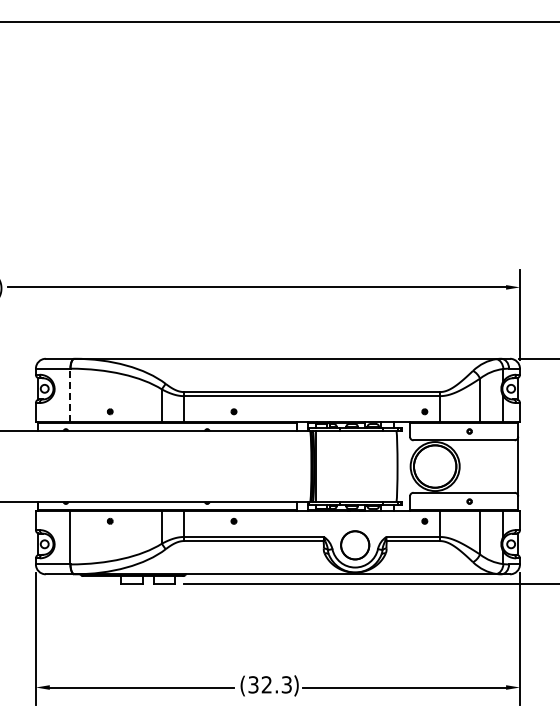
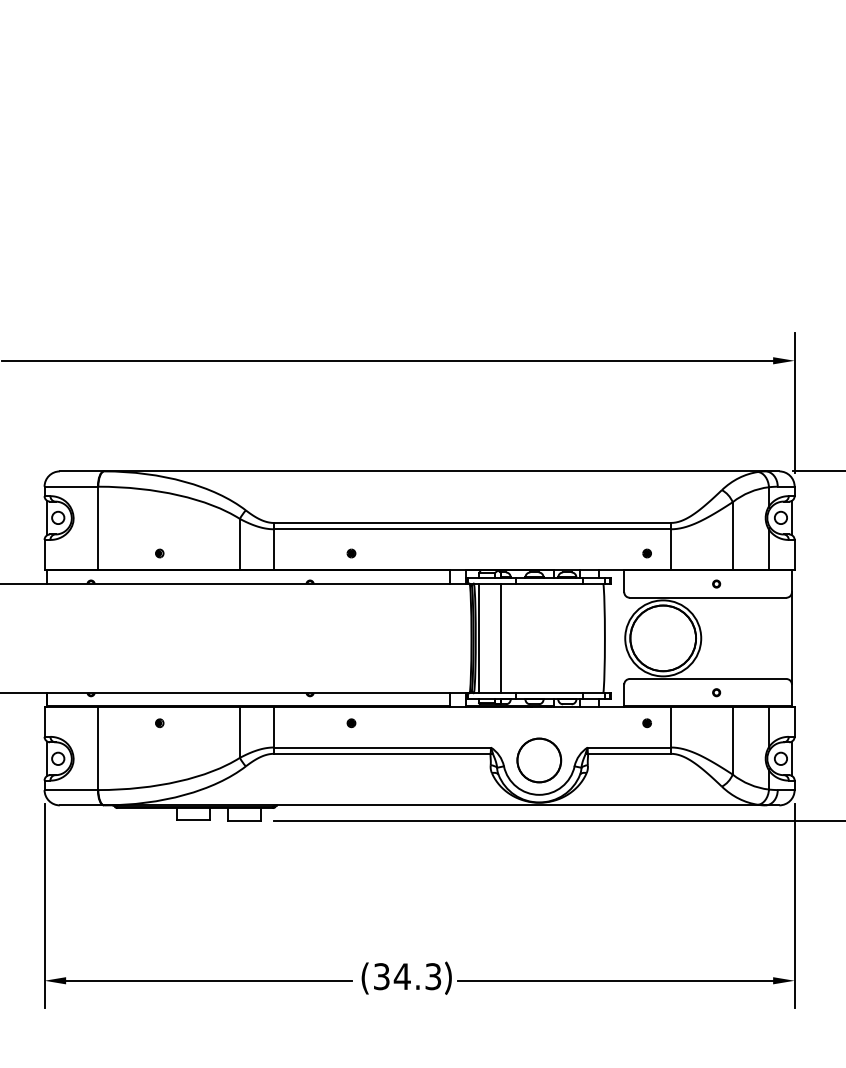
line: (70, 395) -> (98, 528), dashed -> solid
line: (330, 466) -> (501, 638), added
text: (266, 684) -> (401, 976), (32.3 -> (34.3

